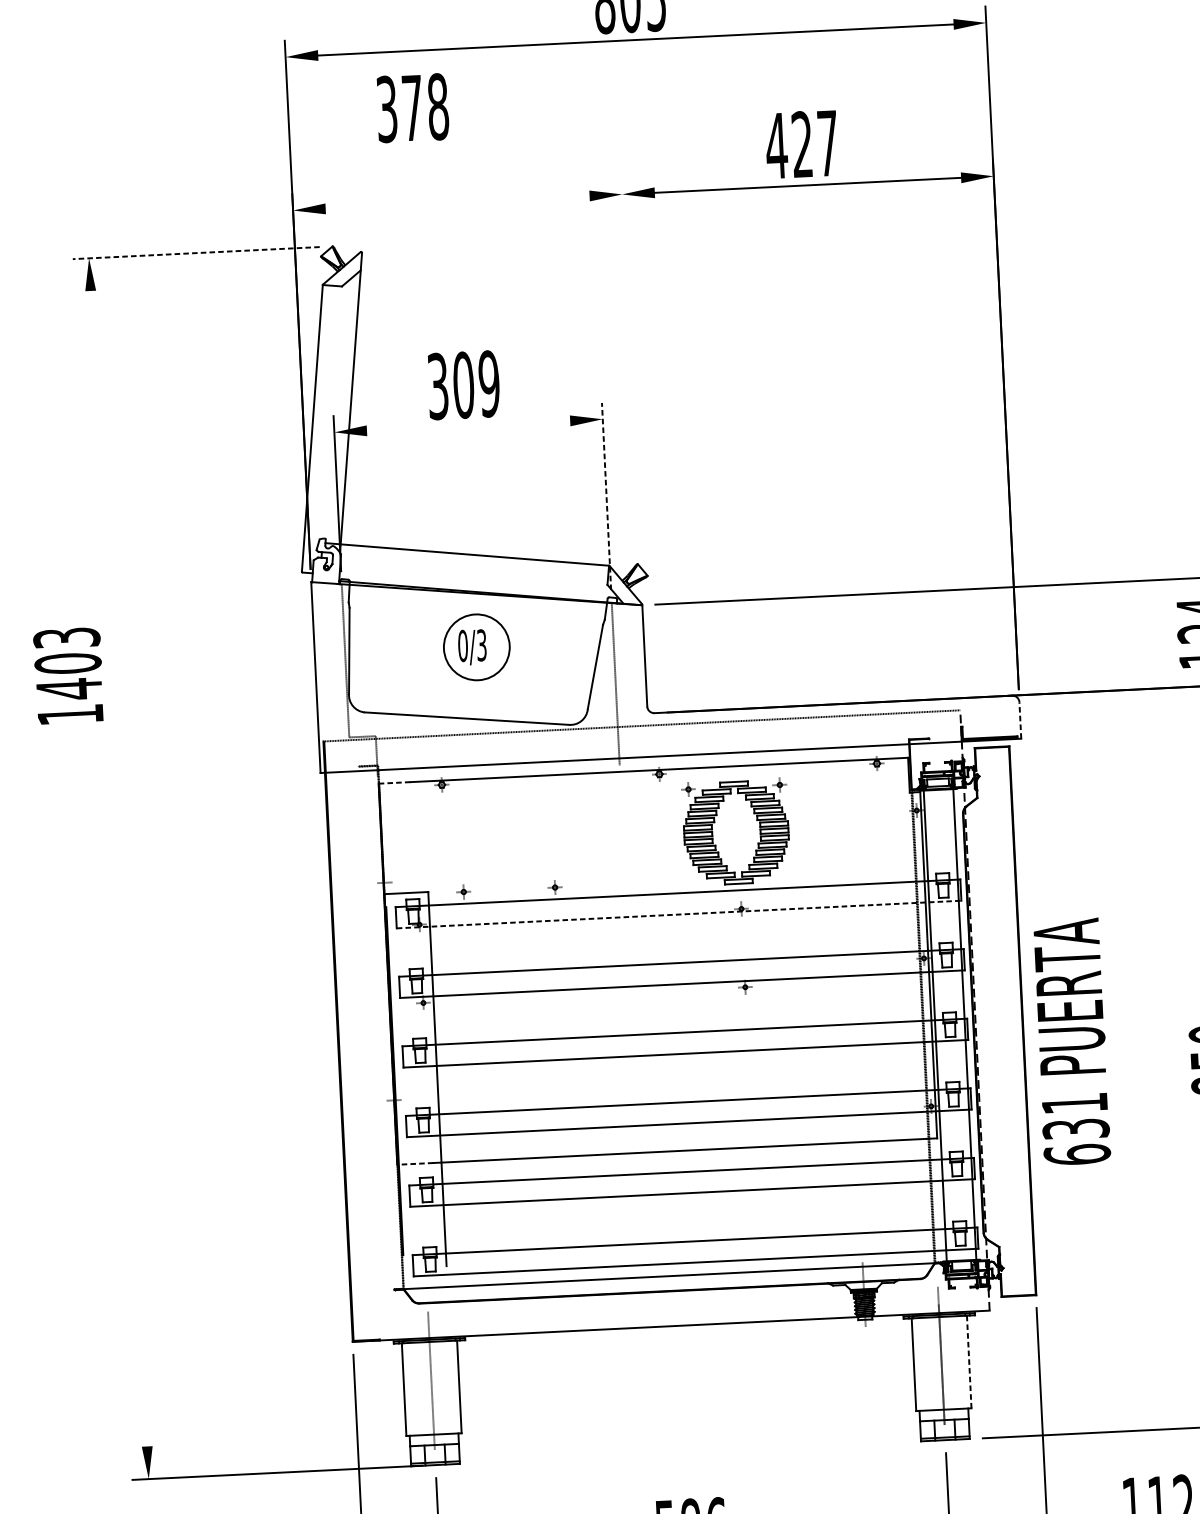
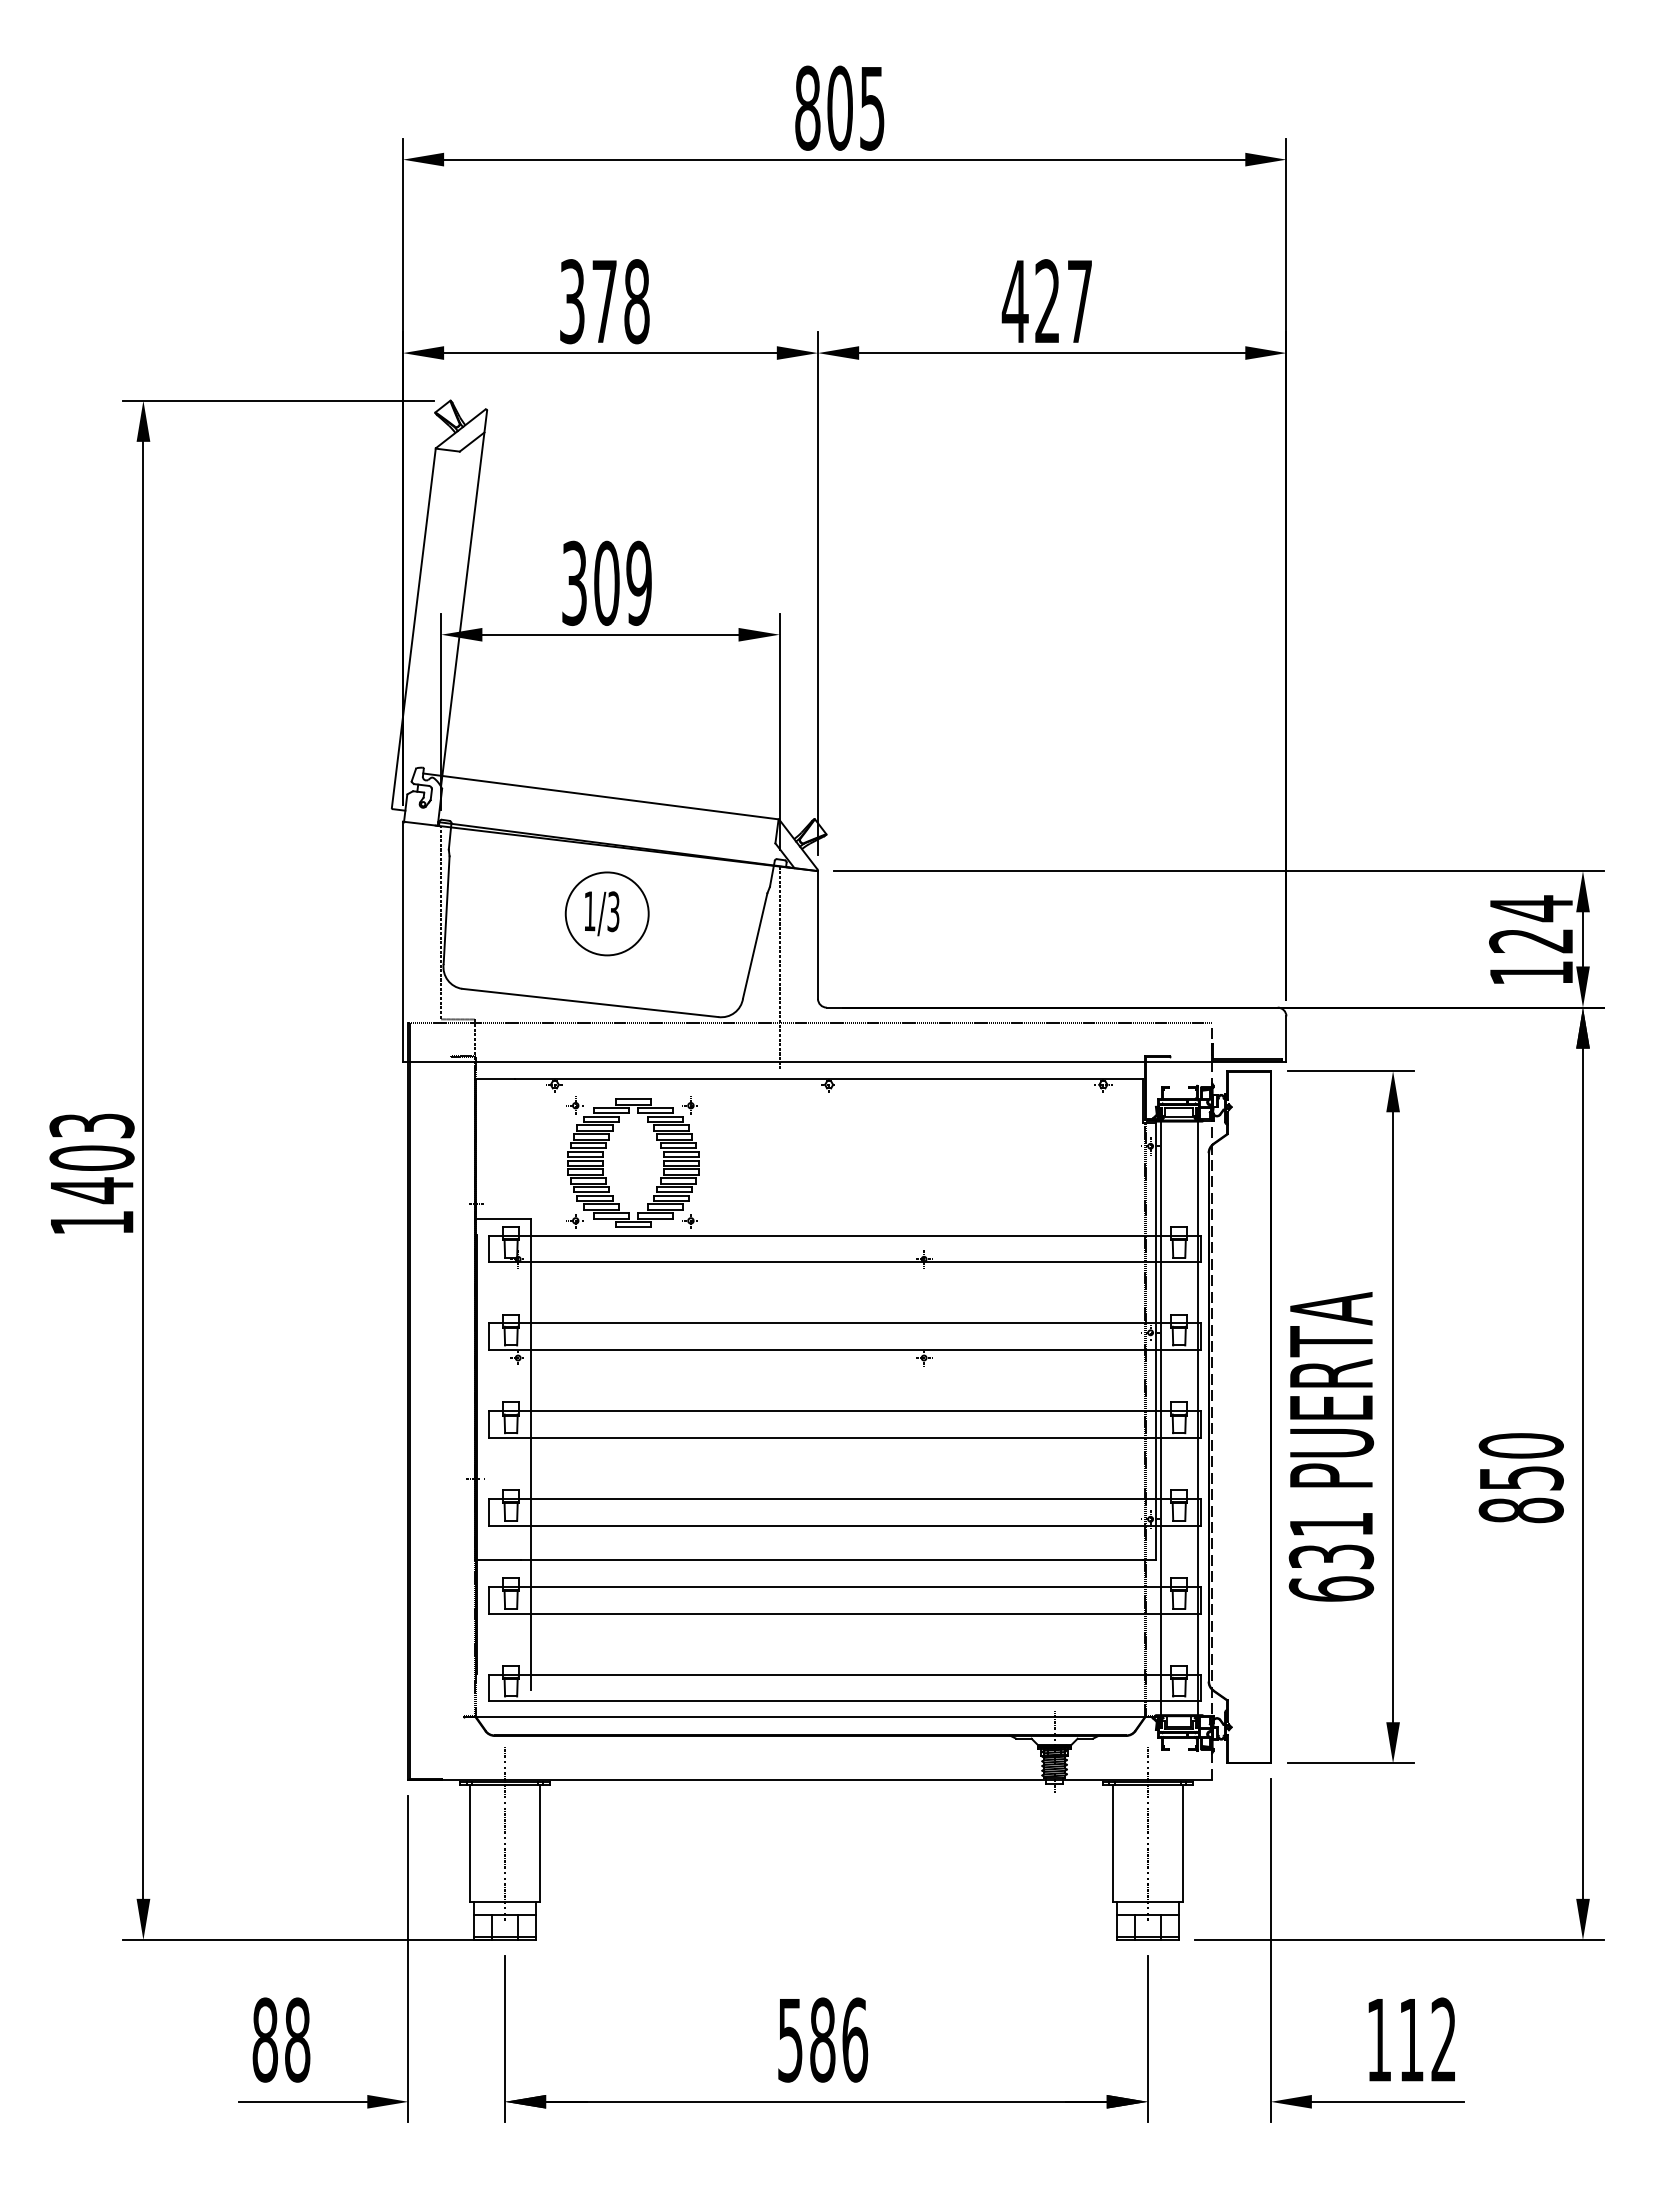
text: (412, 108) -> (604, 301), moved
line: (457, 202) -> (610, 353), added
line: (196, 252) -> (278, 400), dashed -> solid
line: (631, 385) -> (817, 593), added
line: (468, 425) -> (610, 634), added
line: (606, 496) -> (779, 732), dashed -> solid
text: (462, 646) -> (589, 911), 0/3 -> 1/3
text: (68, 675) -> (91, 1173), moved
line: (1020, 720) -> (1286, 1039), dashed -> solid
line: (393, 783) -> (494, 1079), dashed -> solid
part: (712, 832) -> (603, 1161), moved
line: (118, 868) -> (143, 1169), added
line: (679, 914) -> (845, 1262), dashed -> solid
part: (1119, 1015) -> (1392, 1416), added
line: (415, 1163) -> (498, 1559), dashed -> solid
line: (969, 1362) -> (1182, 1843), dashed -> solid

